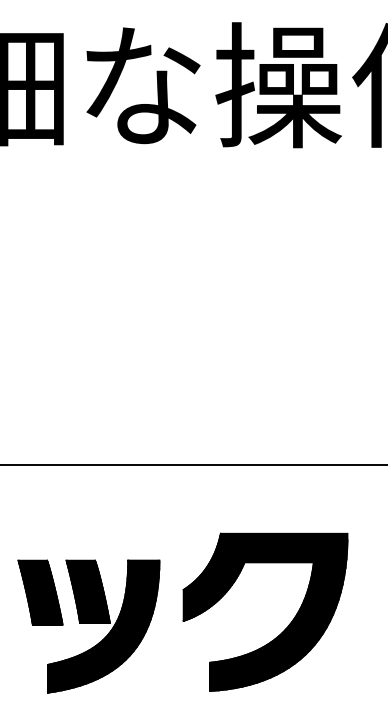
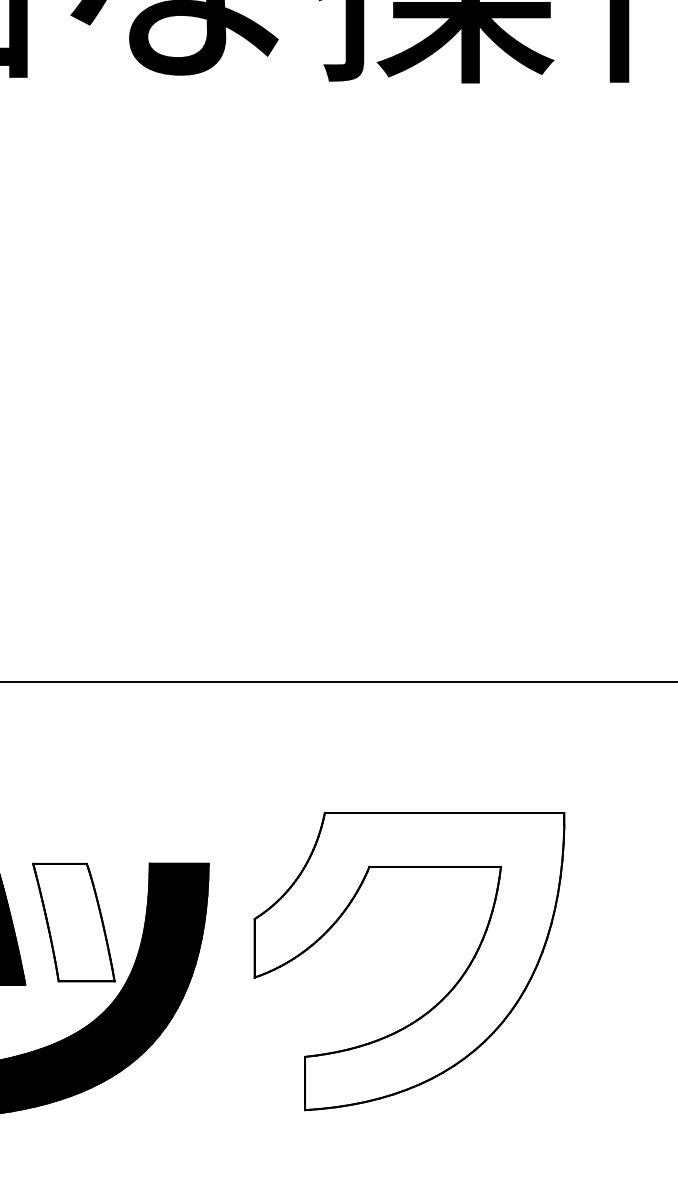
fill: (87, 591) -> (72, 922), removed
fill: (265, 611) -> (409, 959), removed

